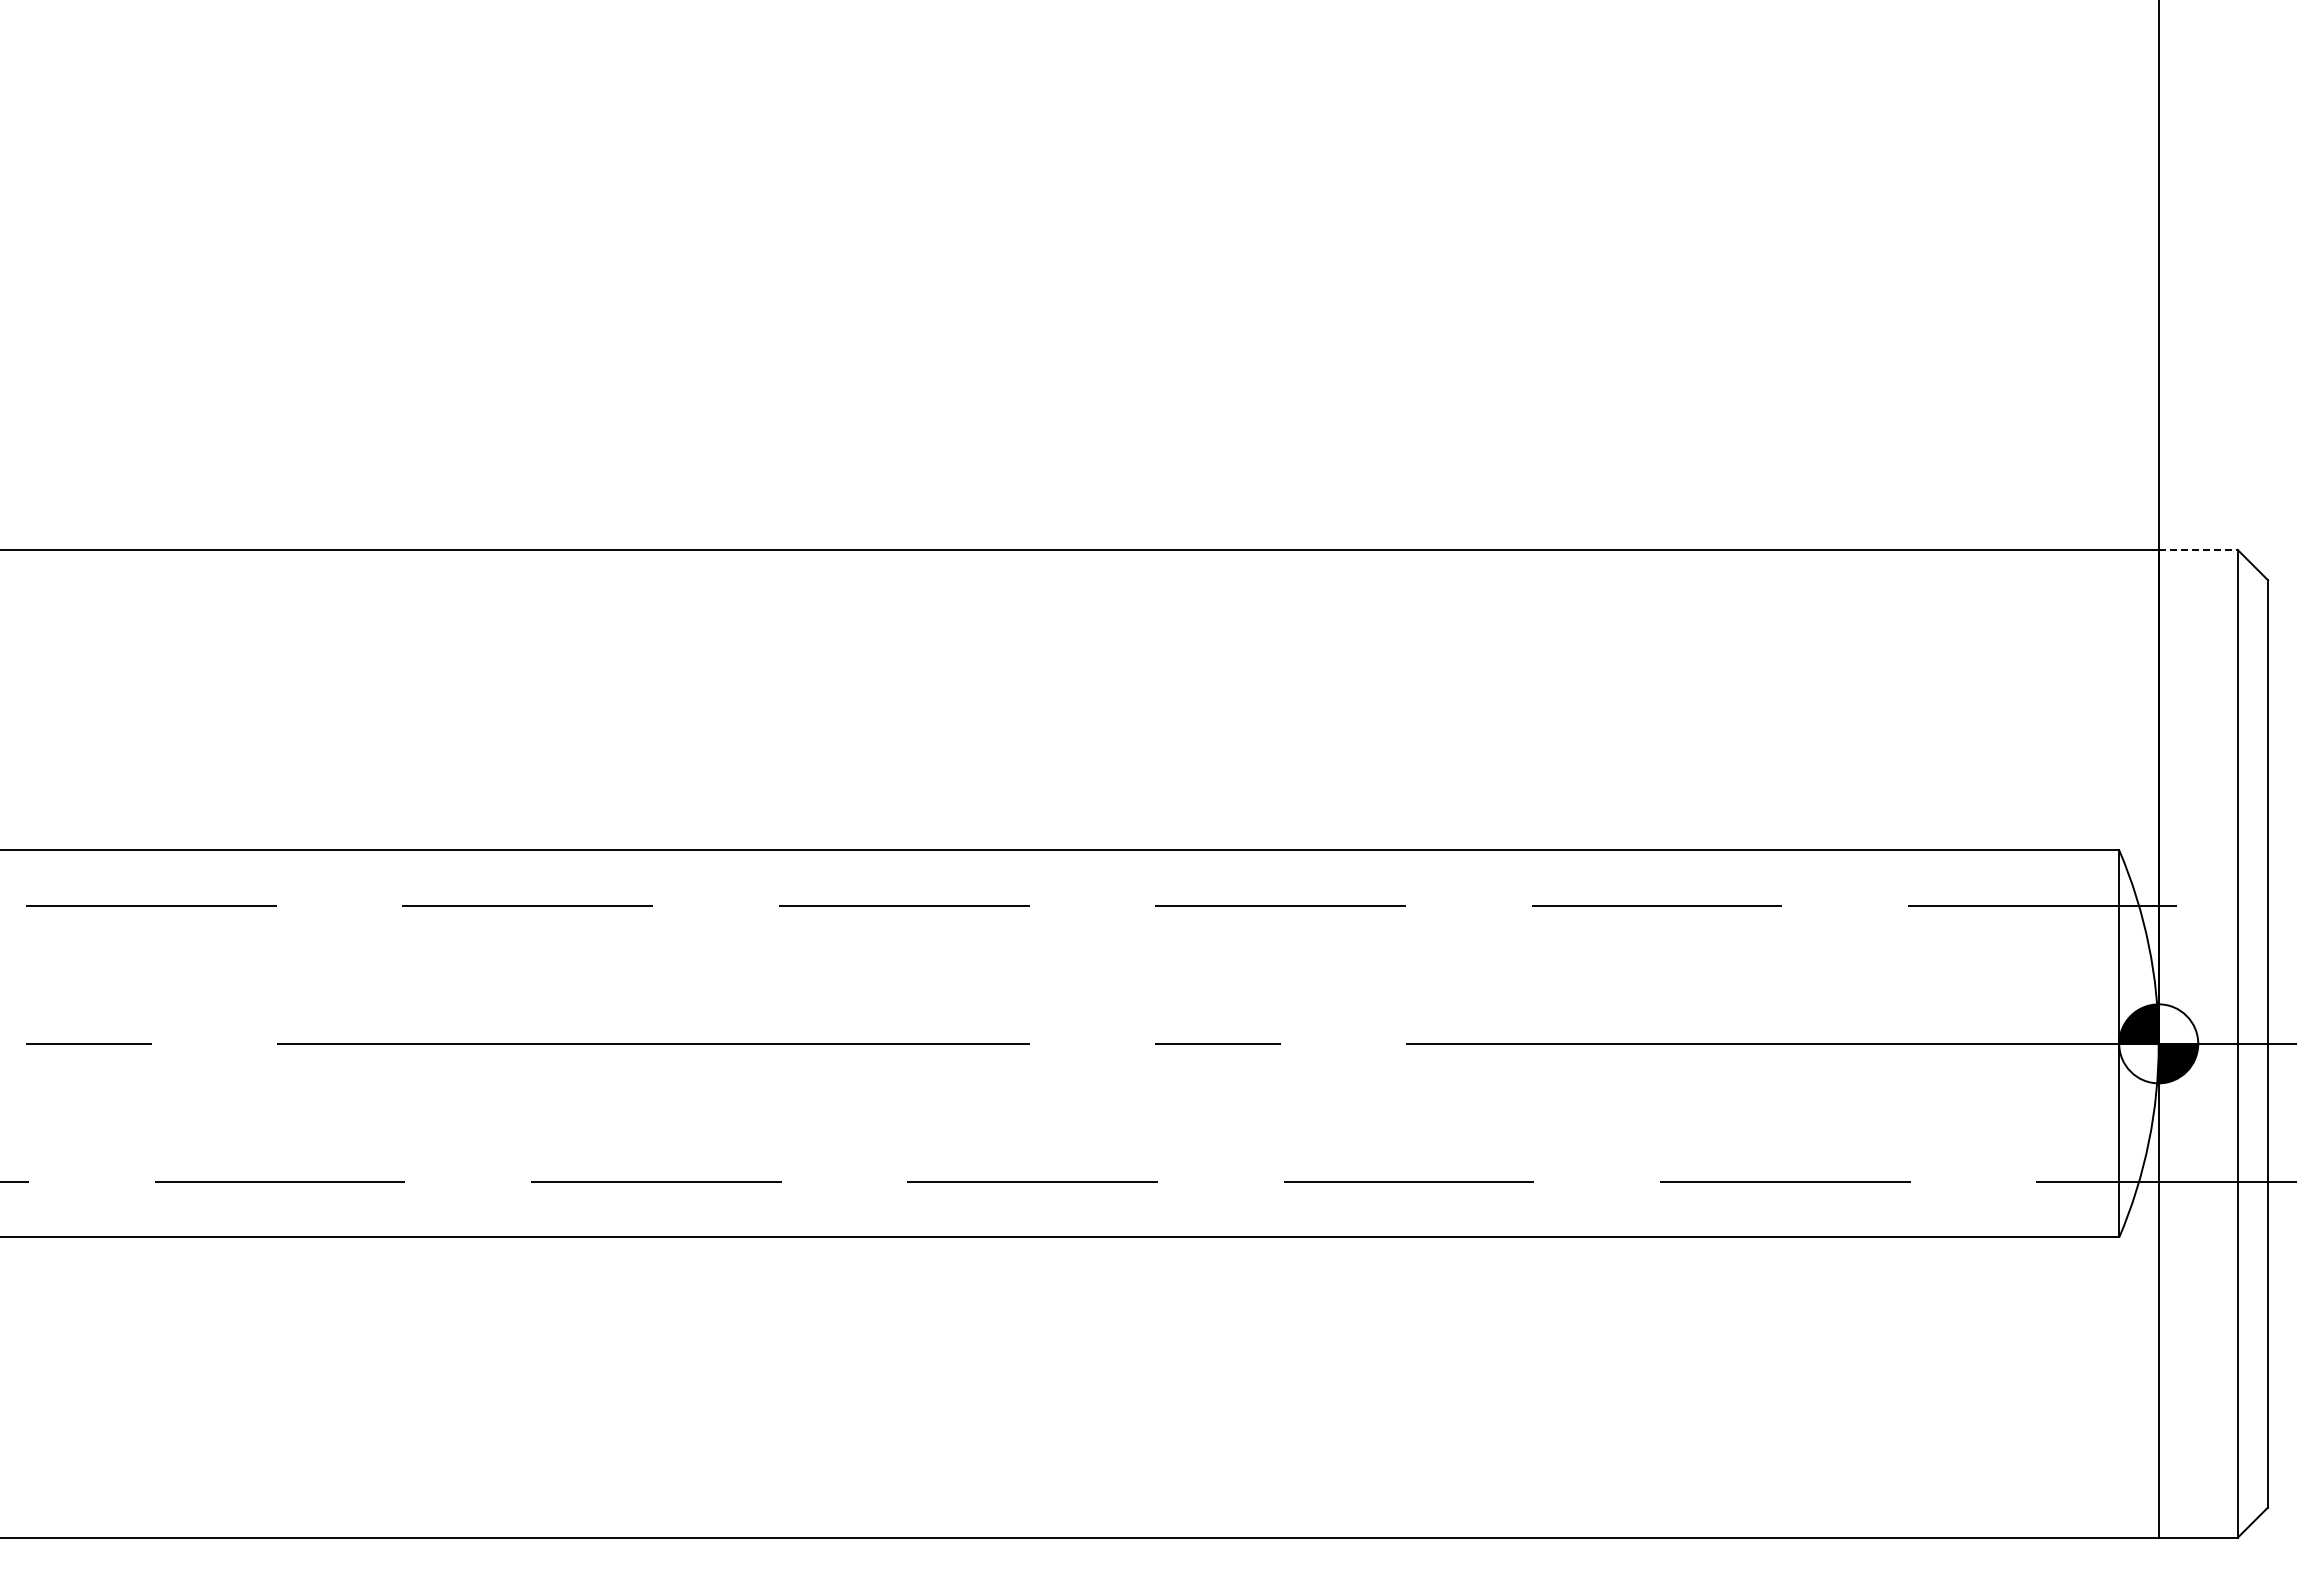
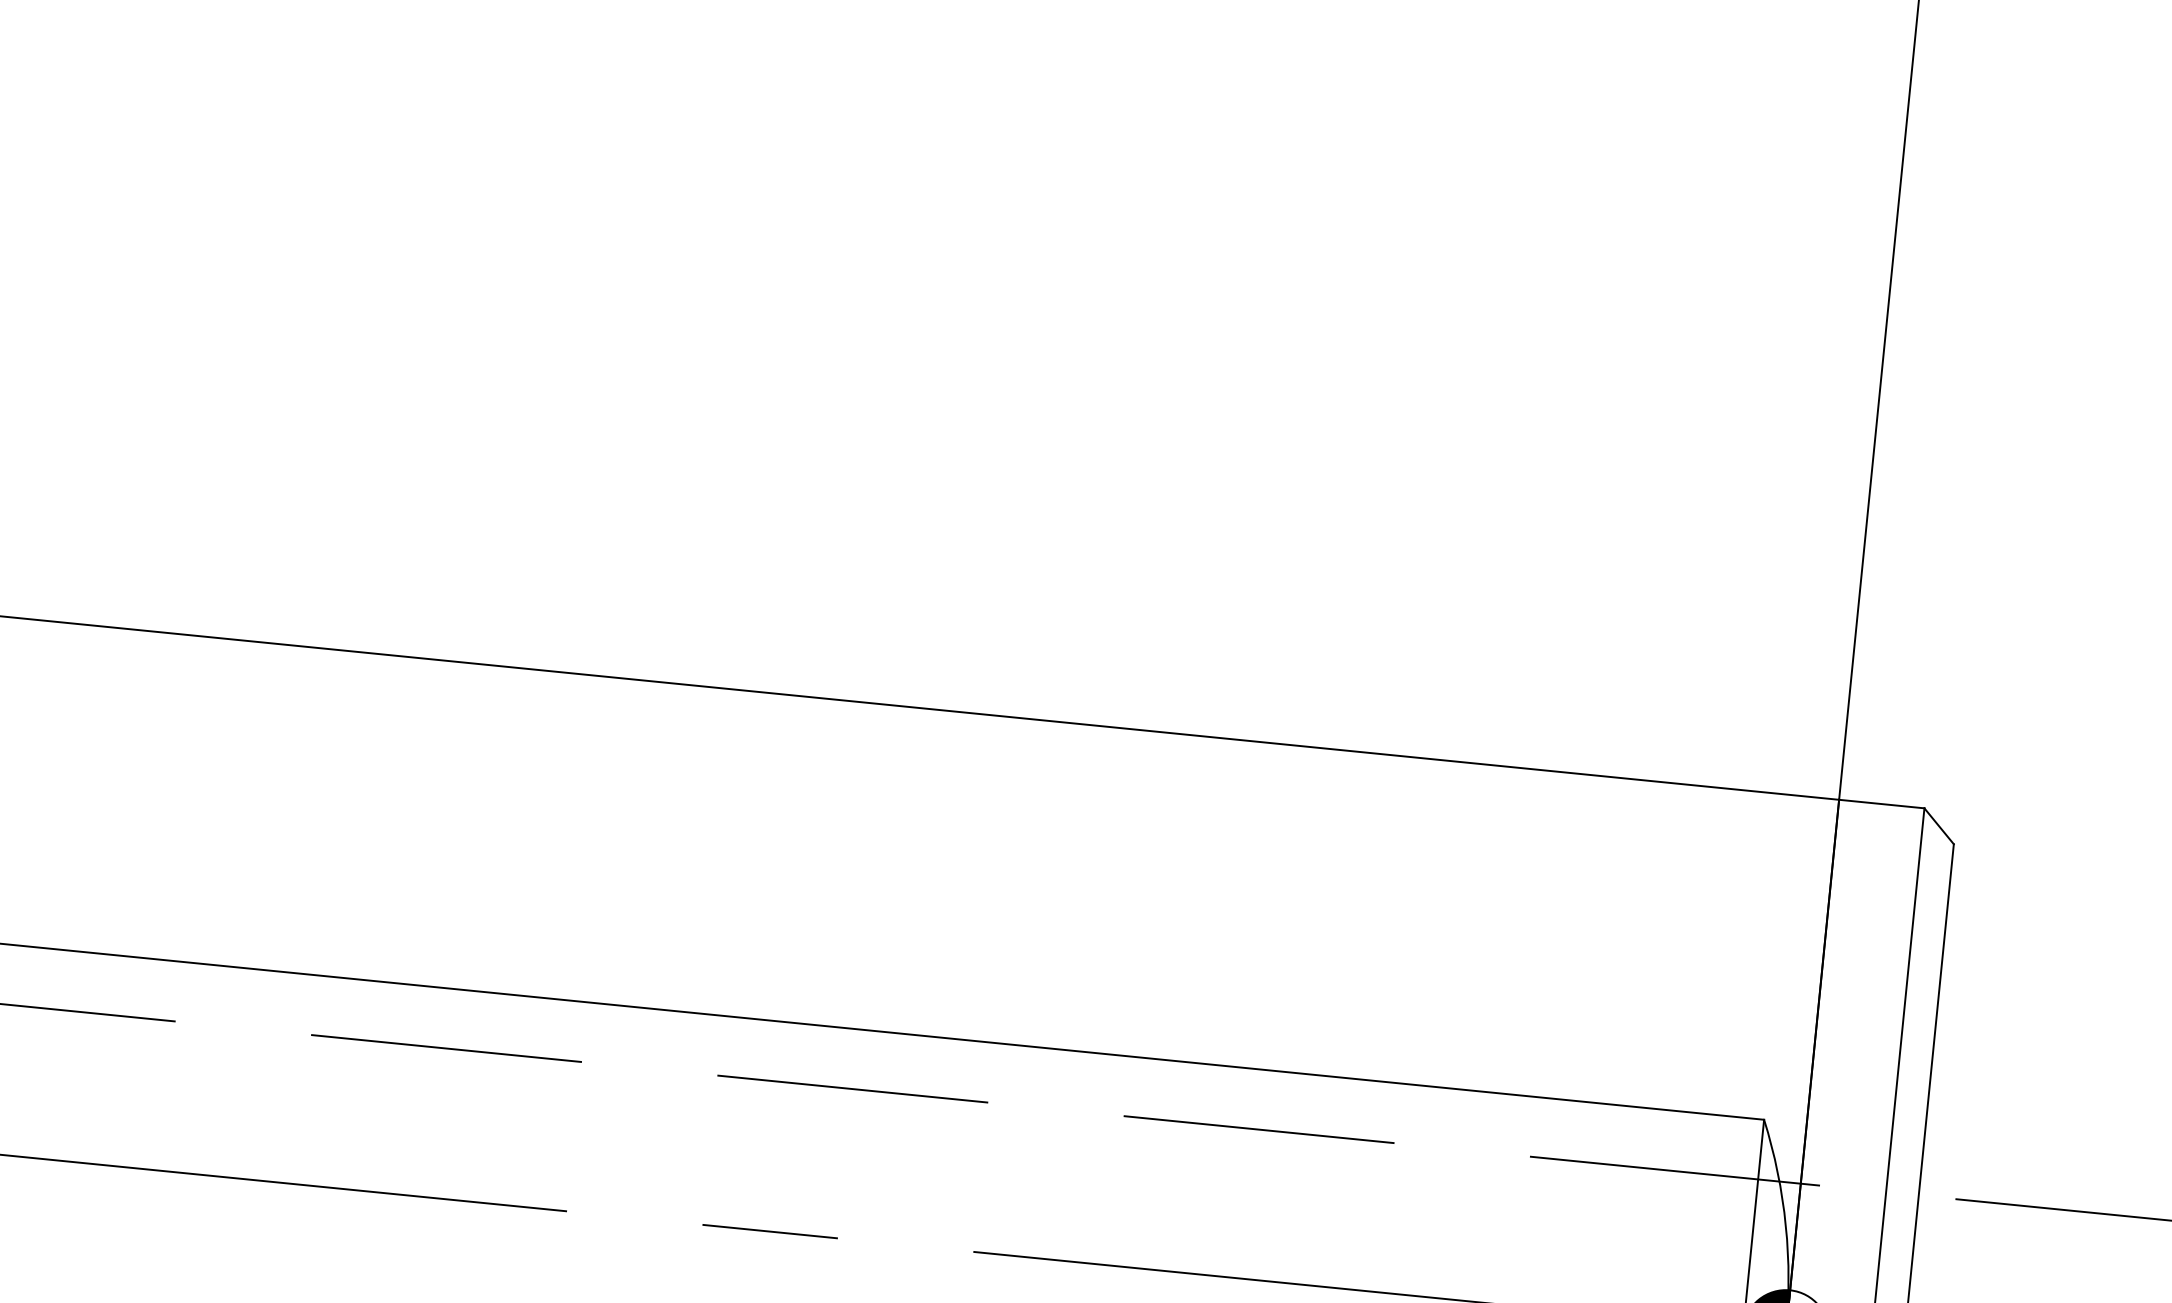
line: (2198, 549) -> (1882, 803), dashed -> solid

